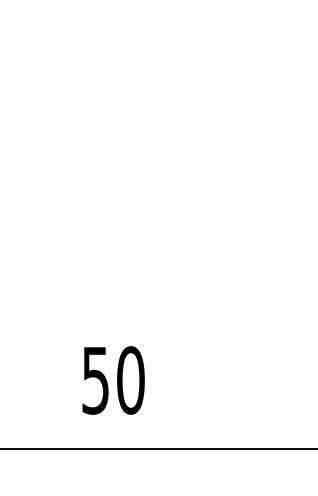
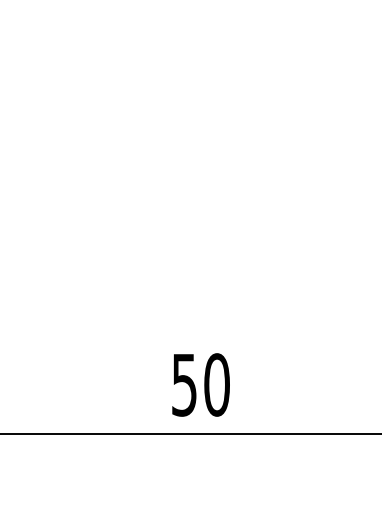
text: (113, 379) -> (200, 384), moved

